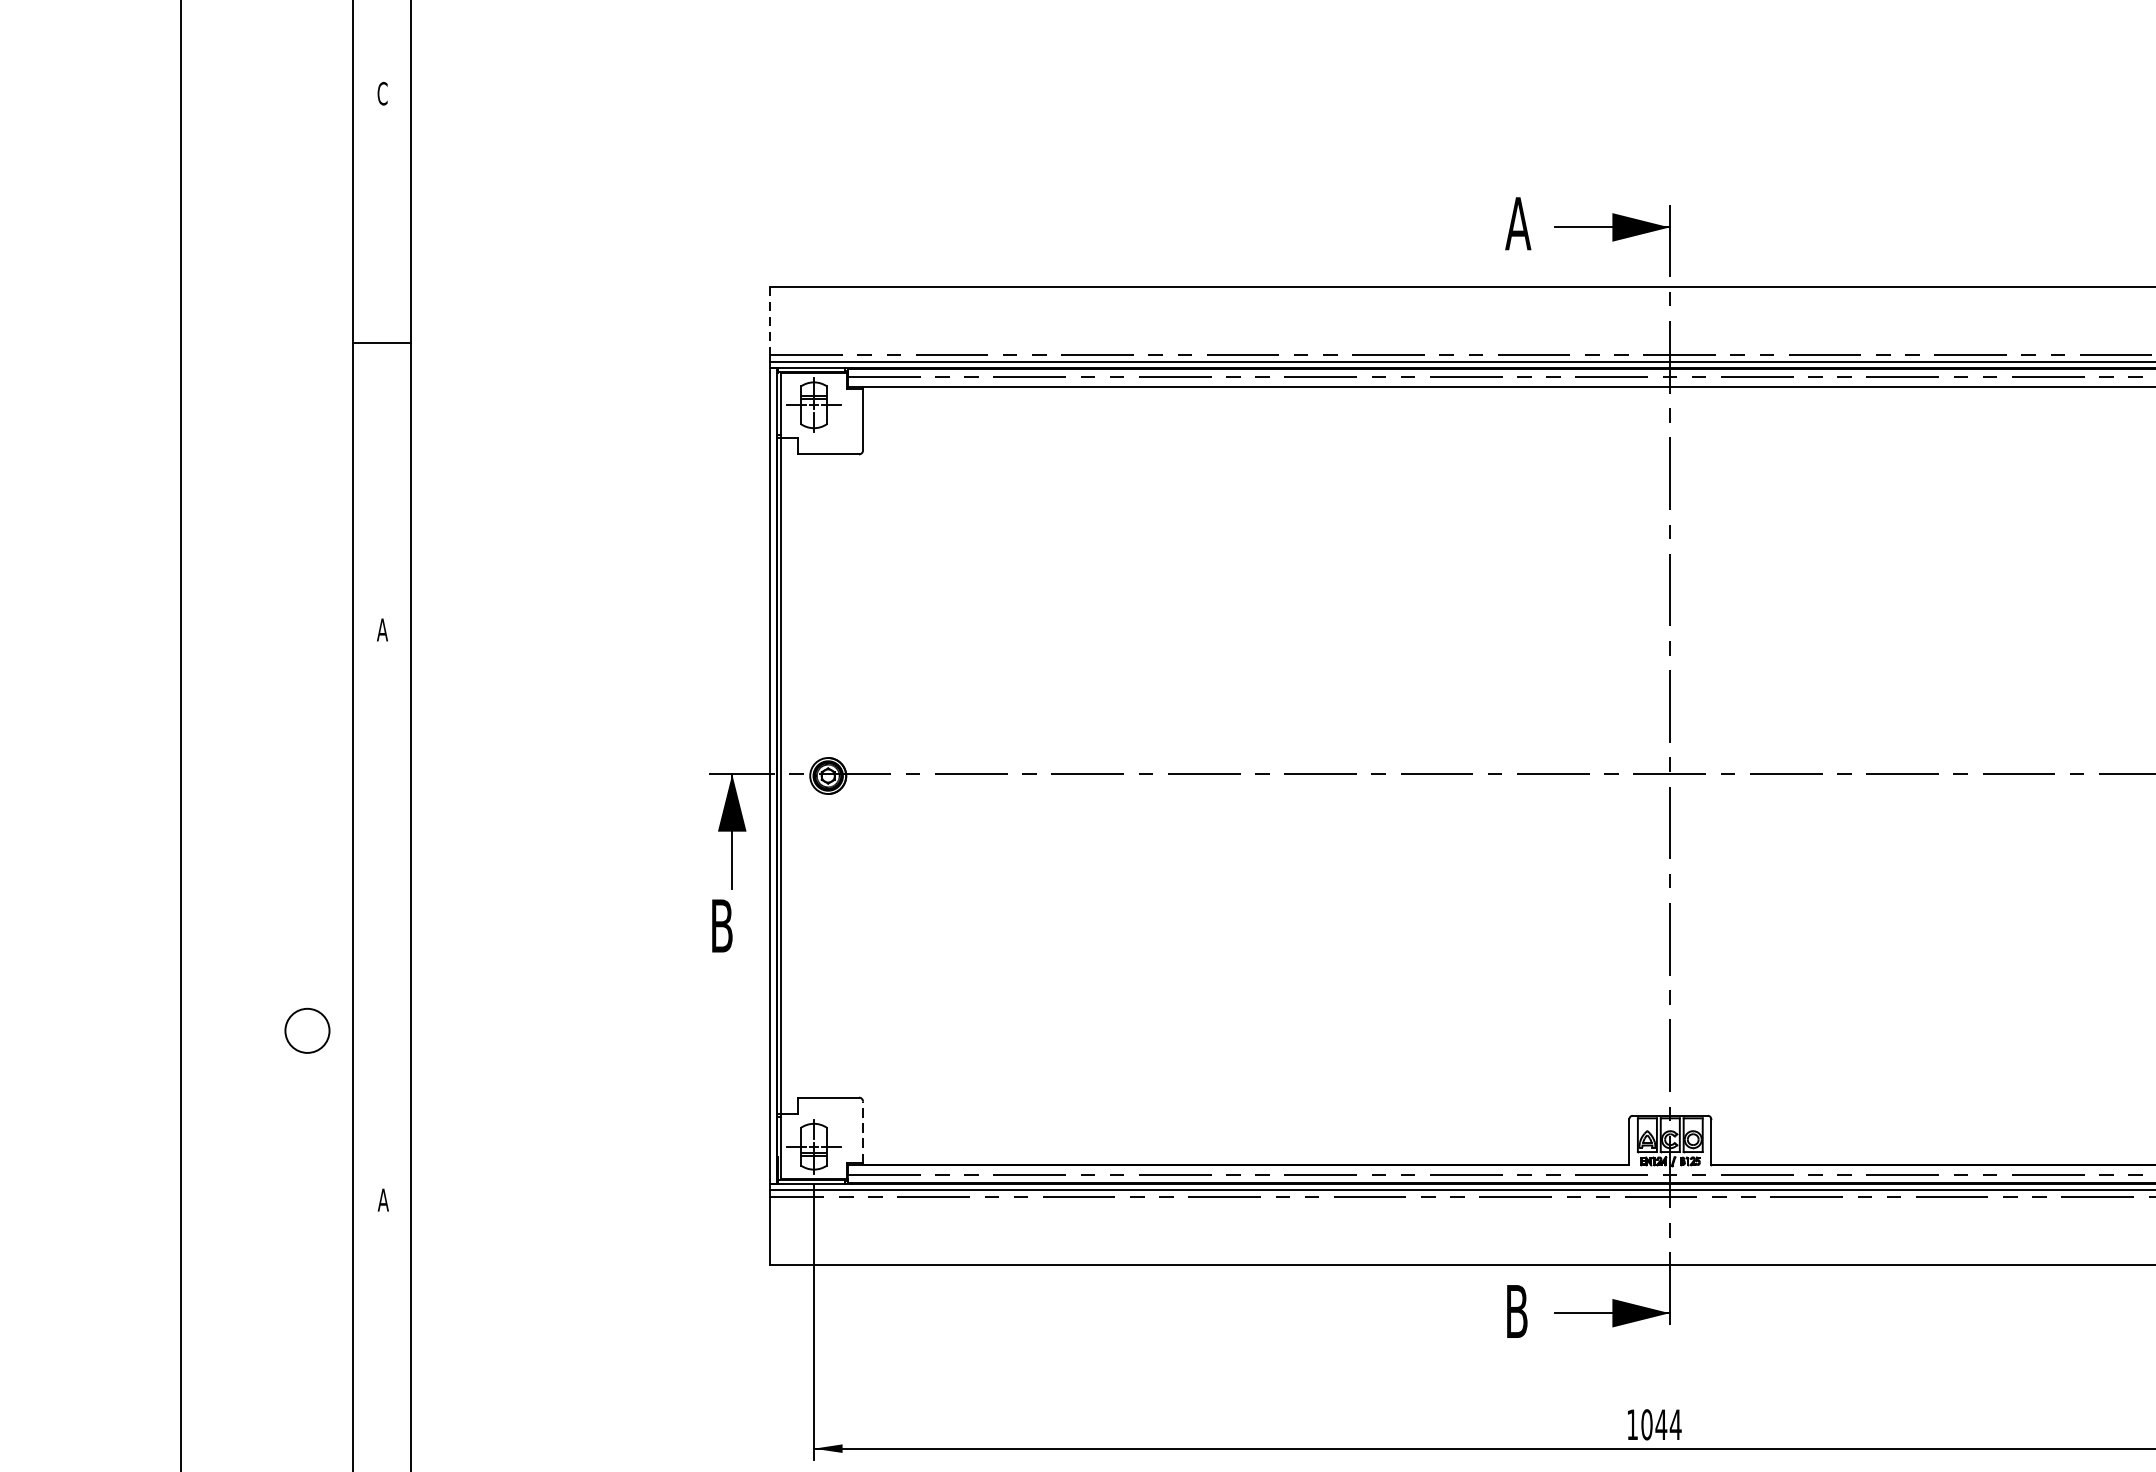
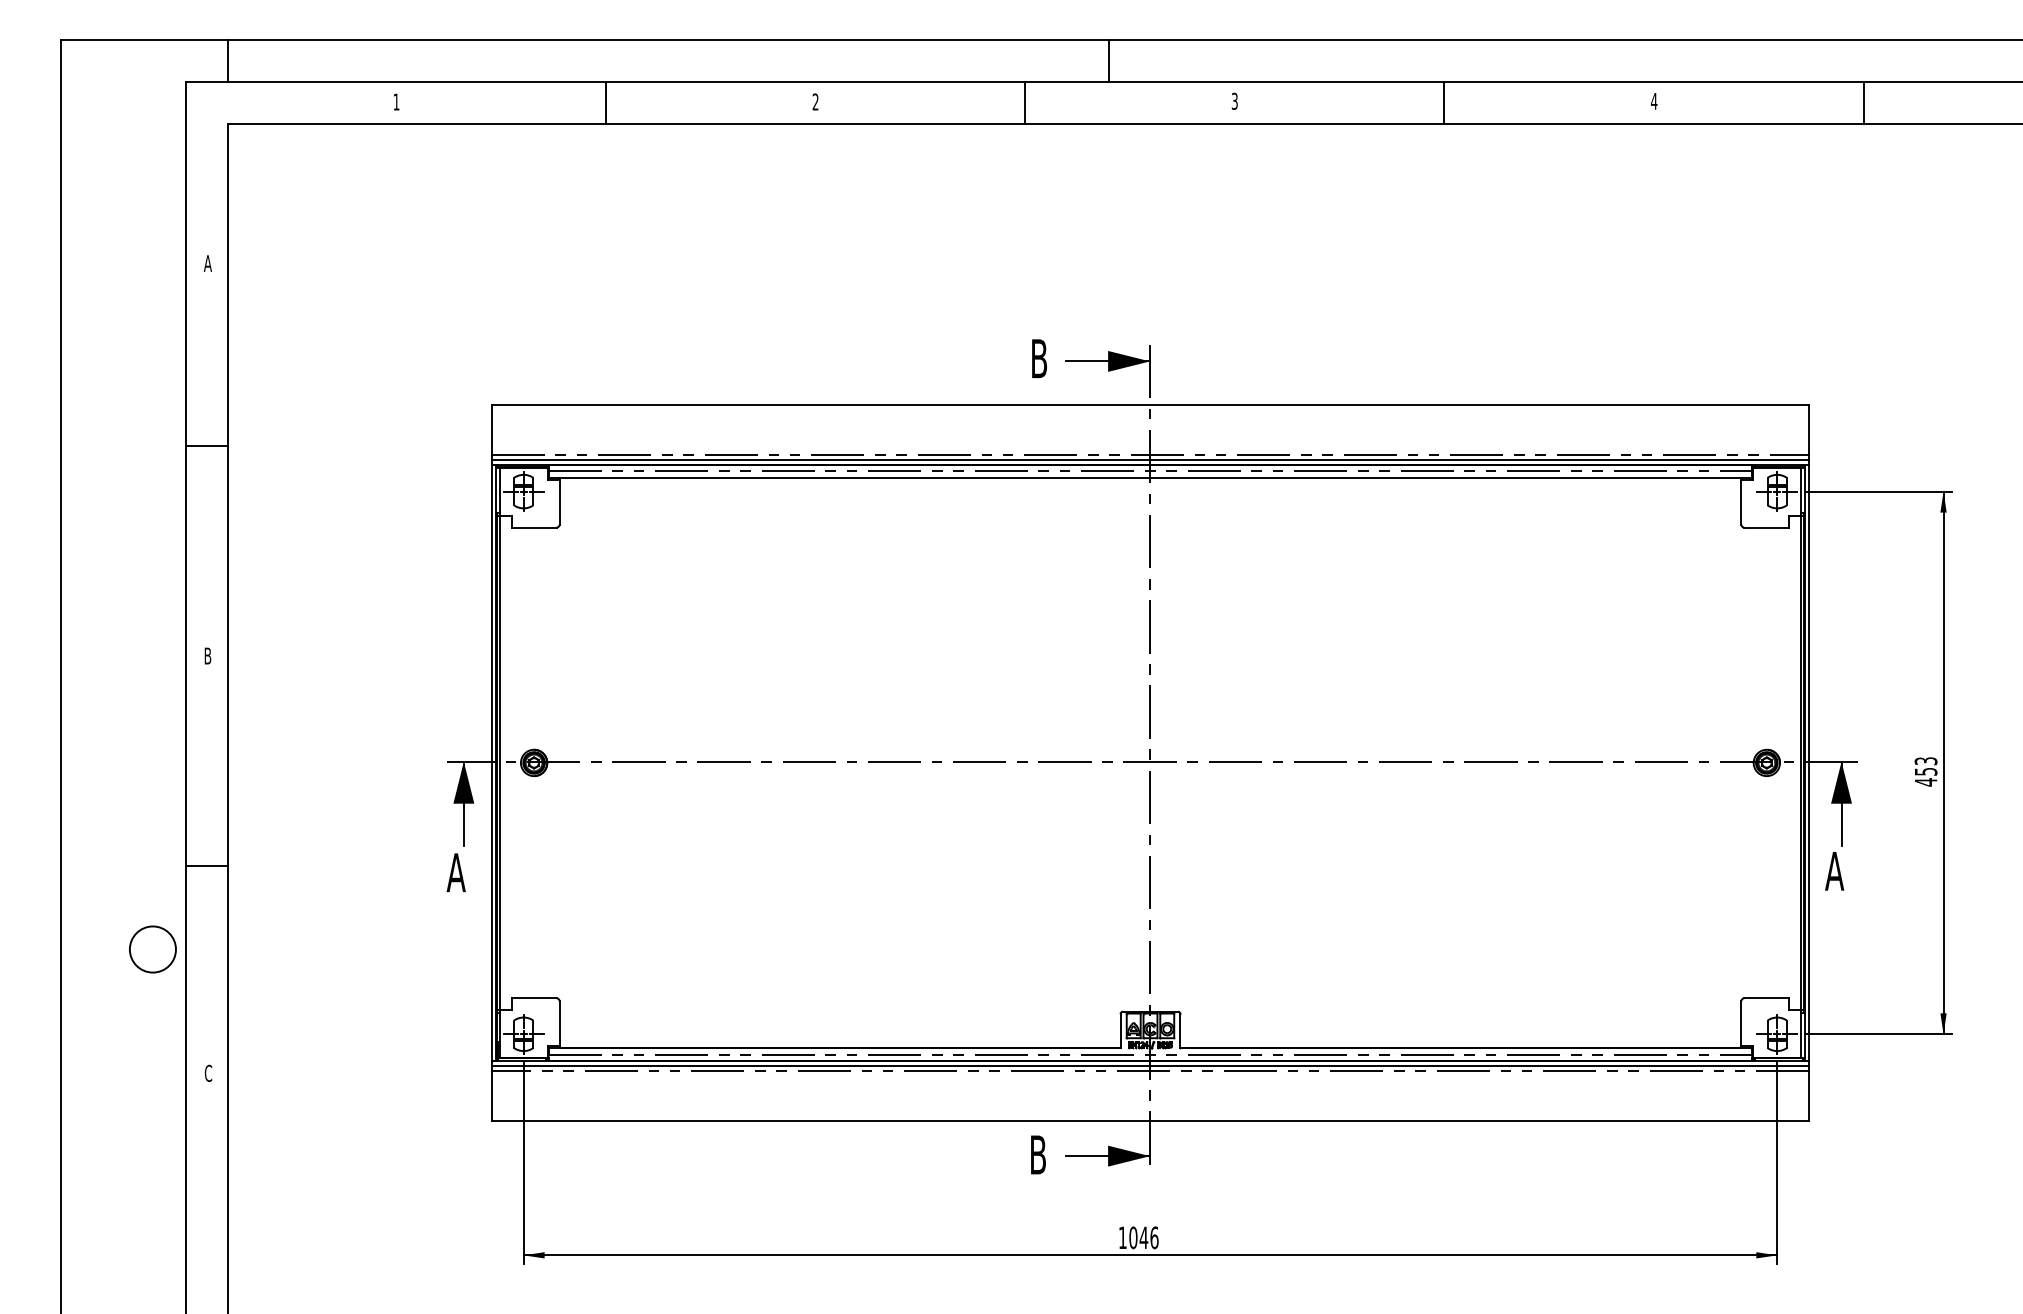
text: (382, 93) -> (207, 263), C -> A
text: (1517, 223) -> (1038, 358), A -> B
line: (770, 321) -> (491, 430), dashed -> solid
text: (382, 629) -> (207, 655), A -> B
line: (382, 916) -> (207, 865), added
text: (720, 925) -> (455, 872), B -> A
circle: (306, 1030) -> (152, 949), size x1.43
line: (862, 1131) -> (559, 1023), dashed -> solid
text: (383, 1198) -> (208, 1072), A -> C
text: (1675, 1424) -> (1154, 1237), 1044 -> 1046

